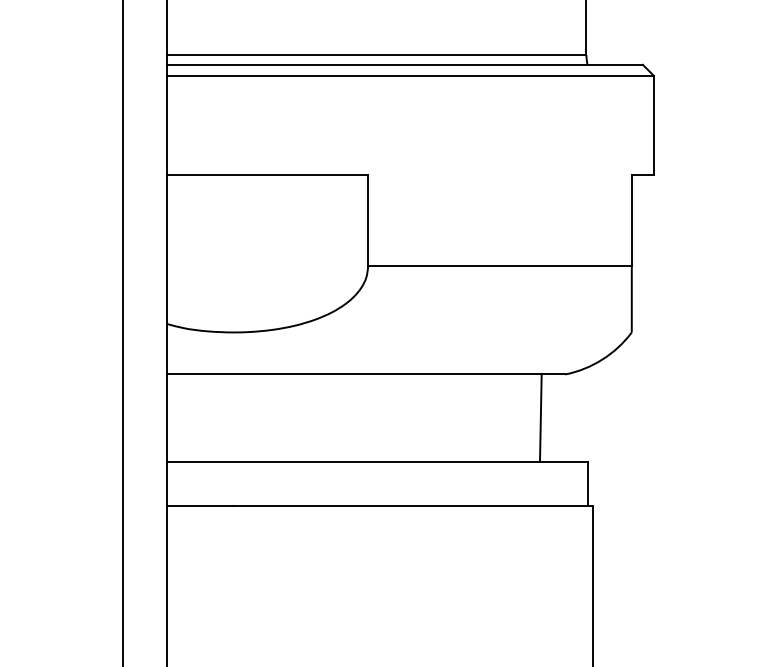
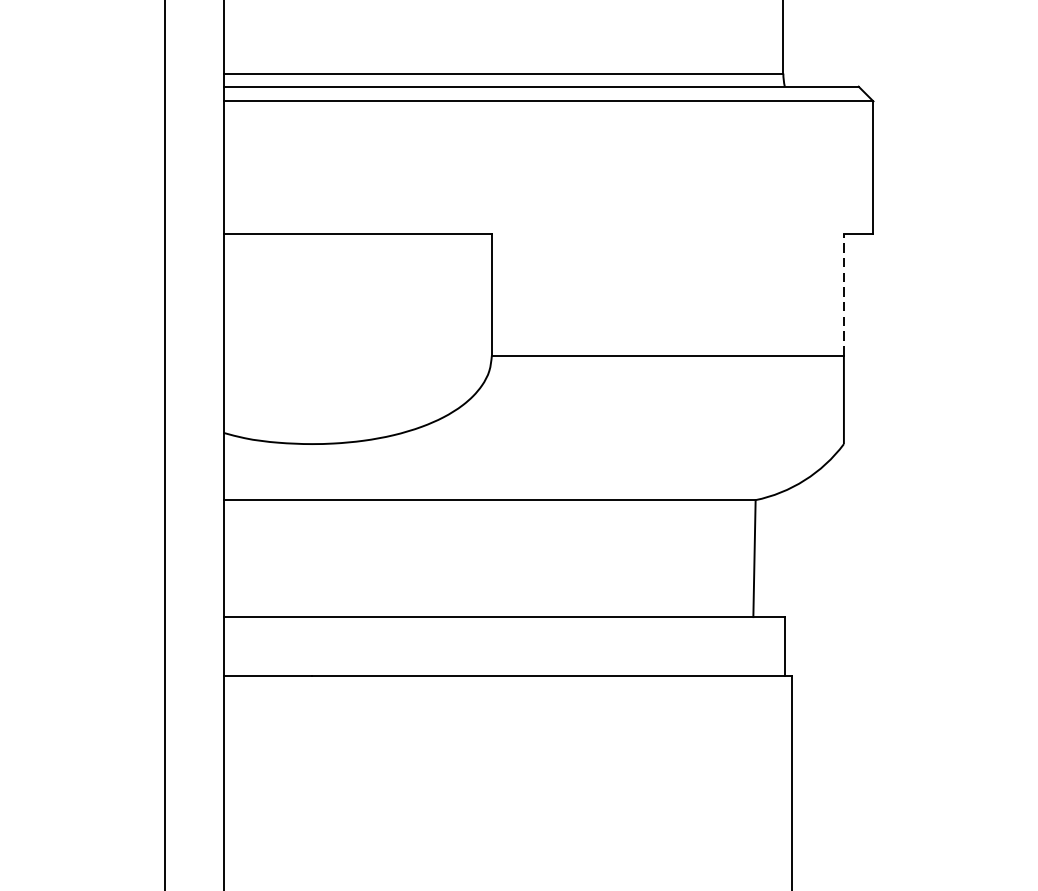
line: (631, 220) -> (843, 294), solid -> dashed
line: (540, 417) -> (754, 557), moved

